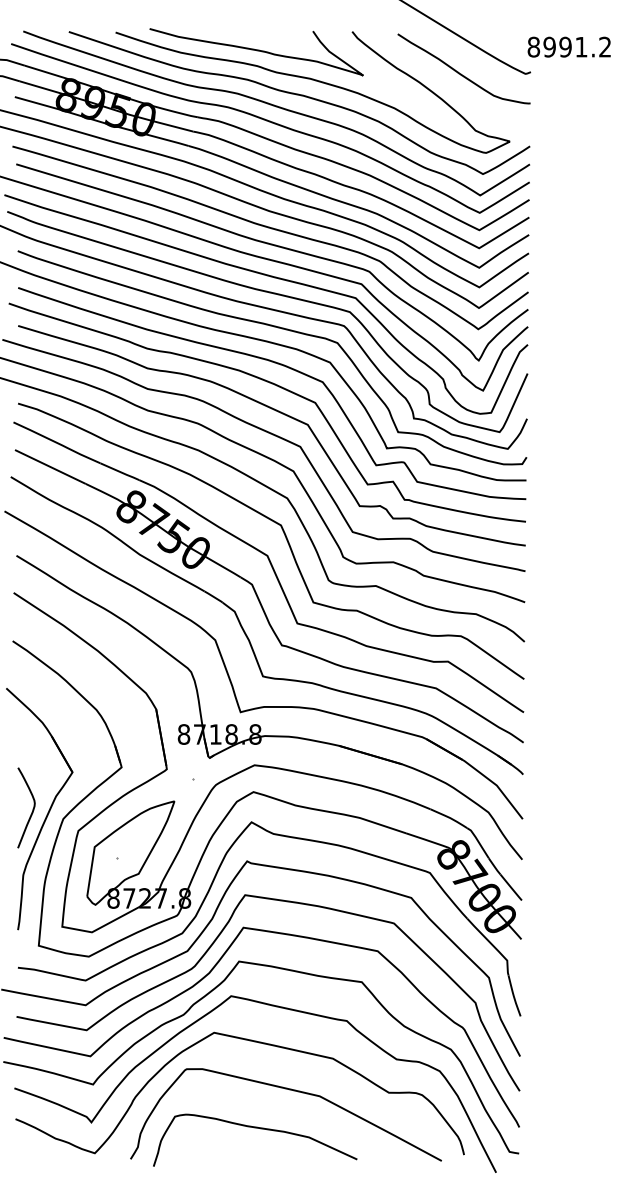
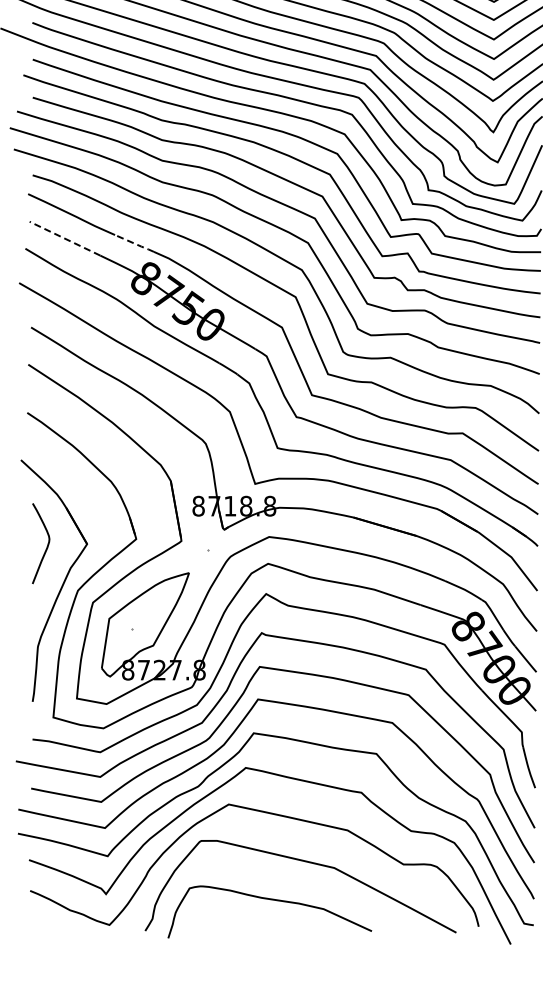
line: (49, 466) -> (64, 238), solid -> dashed
line: (121, 472) -> (136, 244), solid -> dashed
curve: (32, 808) -> (47, 544), moved

